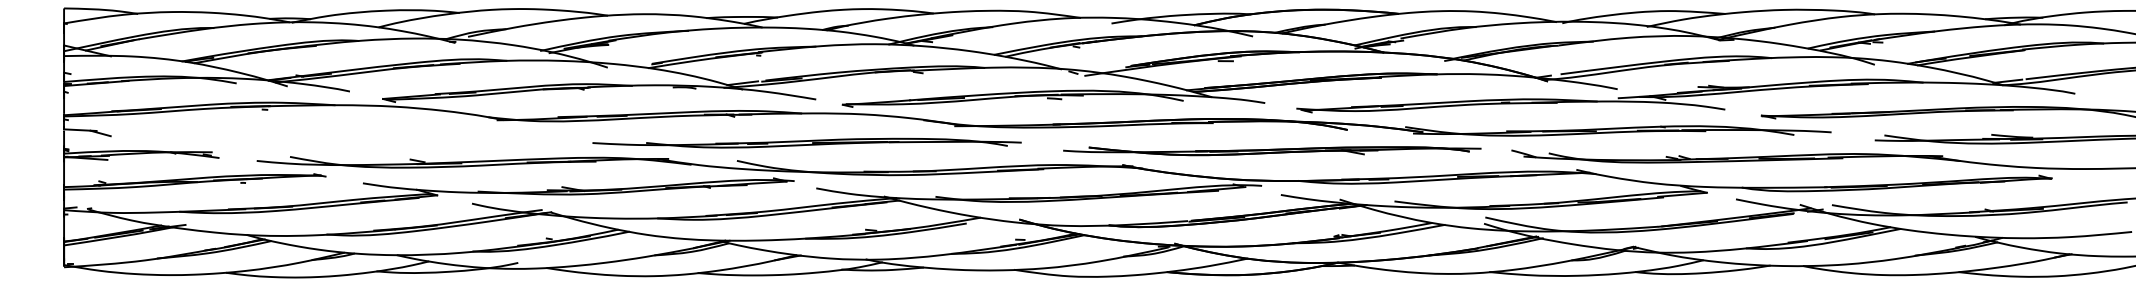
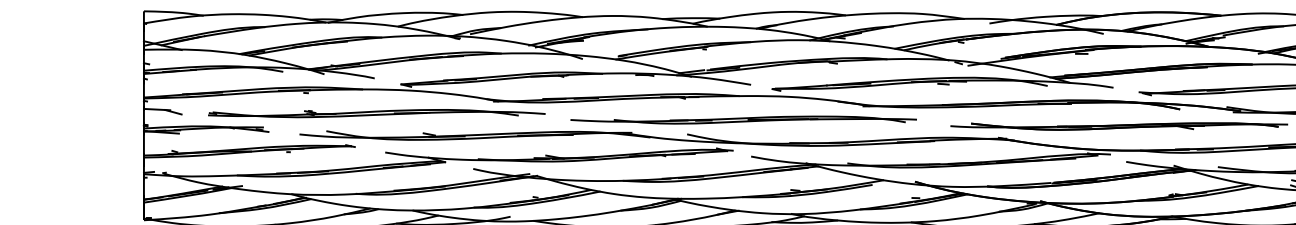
part: (352, 134) -> (376, 113), added

